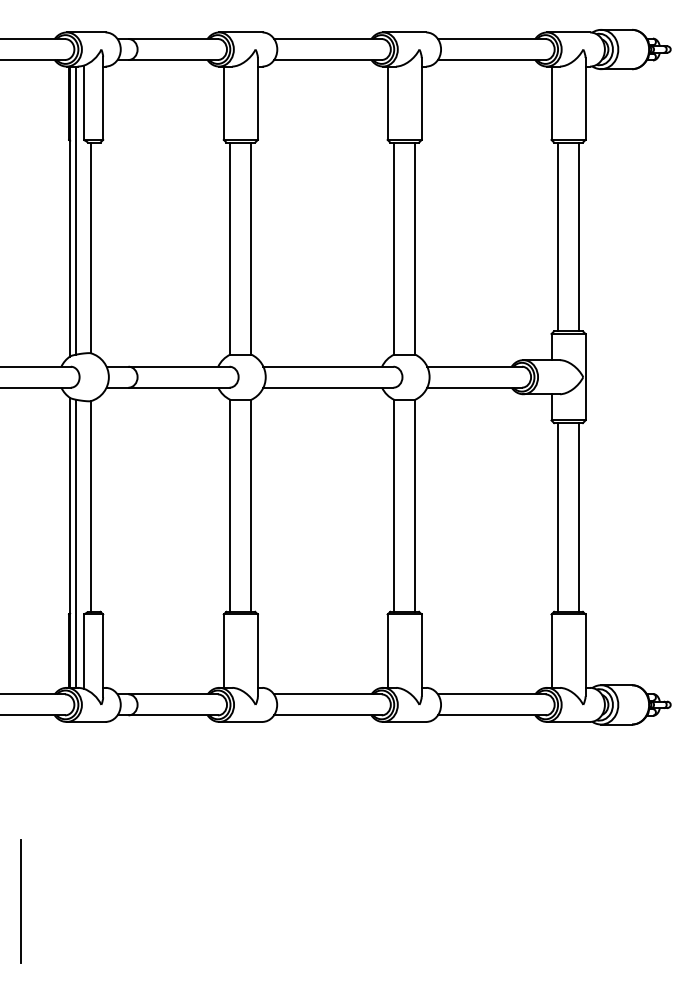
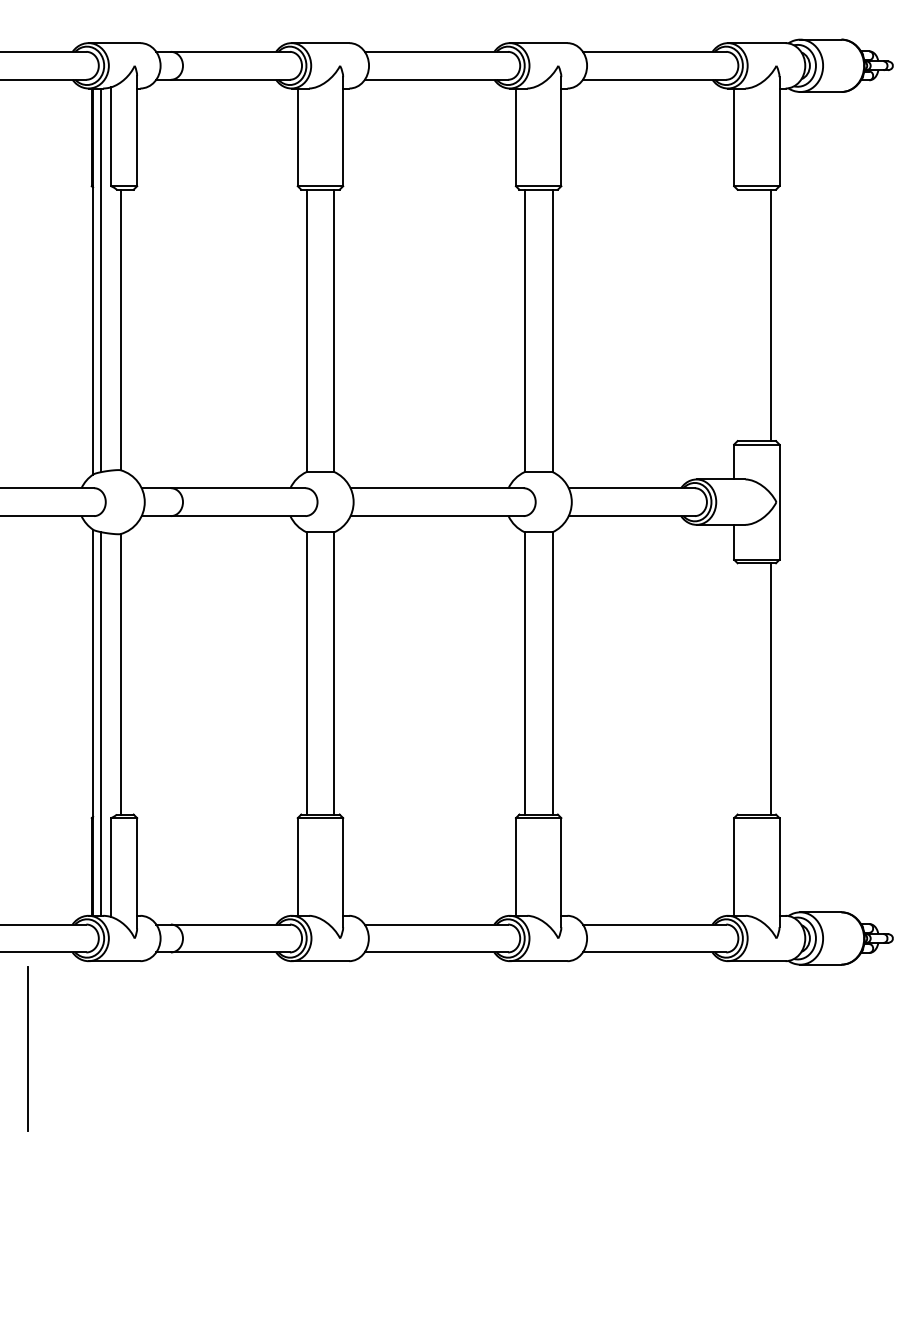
line: (557, 237) -> (742, 315), removed
line: (557, 517) -> (742, 688), removed
line: (20, 900) -> (27, 1048), moved

